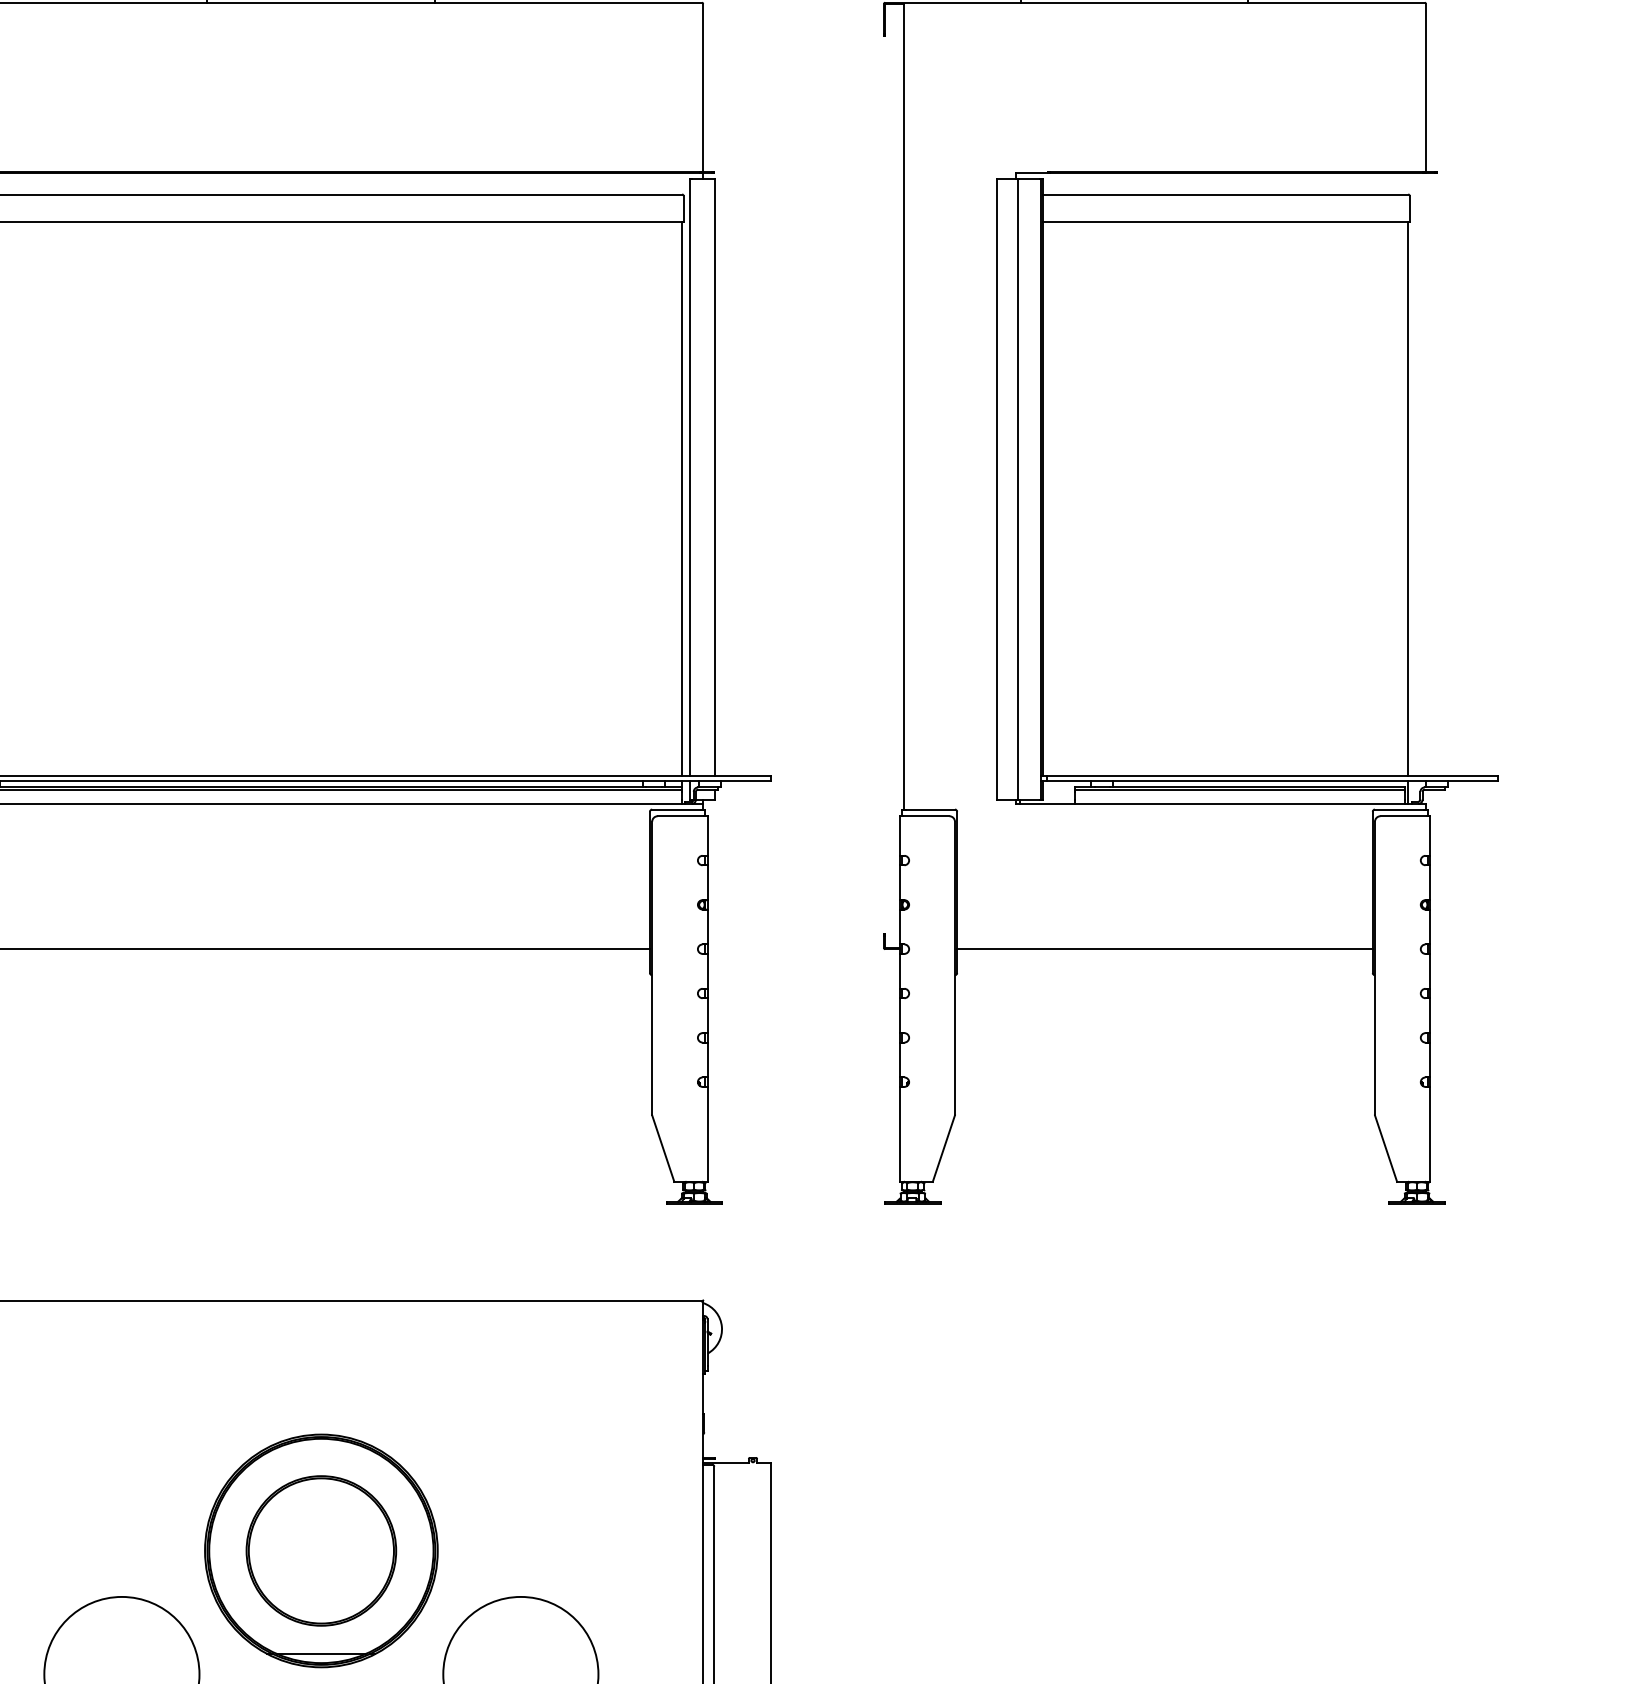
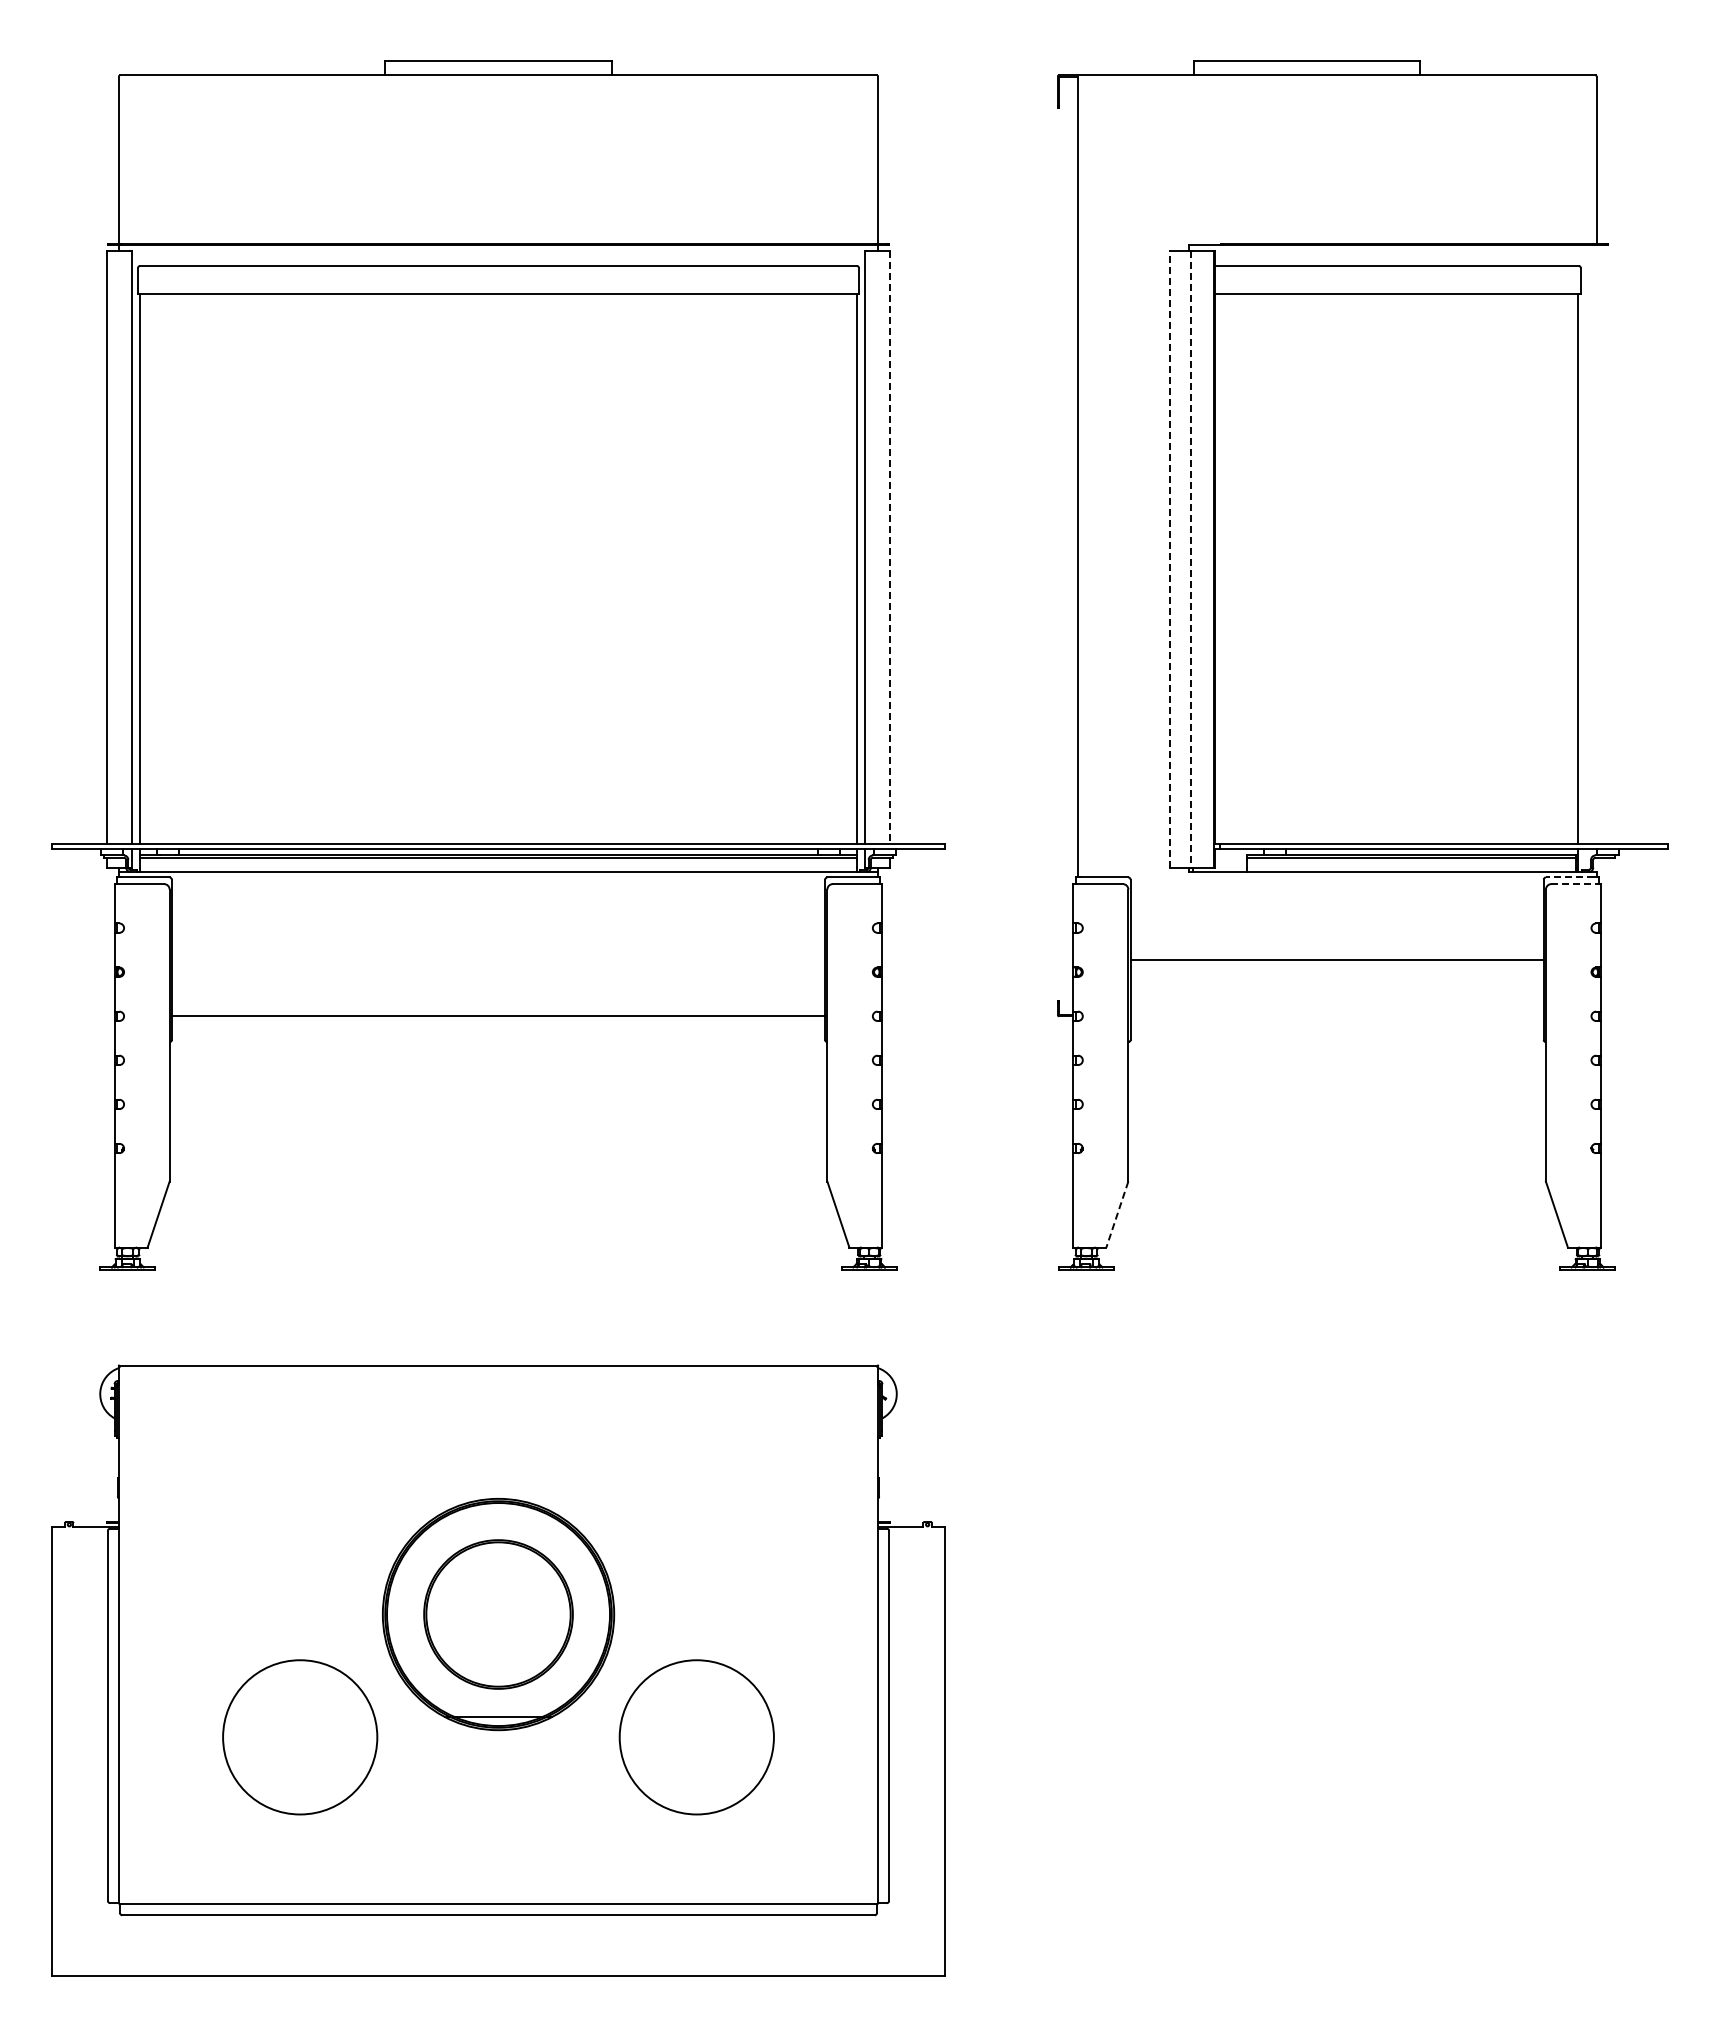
line: (715, 477) -> (890, 547), solid -> dashed
line: (997, 488) -> (1170, 558), solid -> dashed
line: (1018, 489) -> (1191, 559), solid -> dashed
line: (1398, 809) -> (1569, 877), solid -> dashed
line: (1404, 816) -> (1575, 884), solid -> dashed
line: (1164, 949) -> (1336, 960), moved
line: (944, 1148) -> (1117, 1214), solid -> dashed

